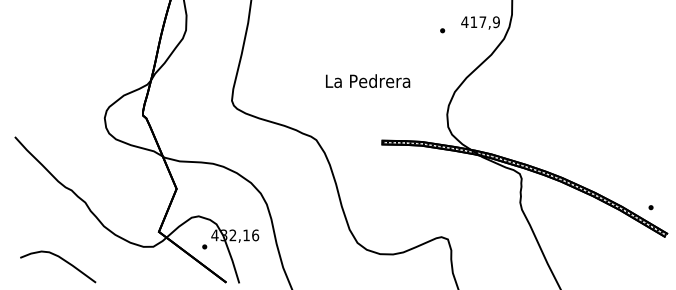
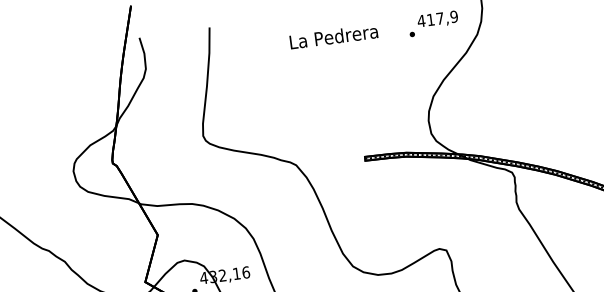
text: (480, 22) -> (437, 19), moved
text: (368, 80) -> (334, 36), moved

